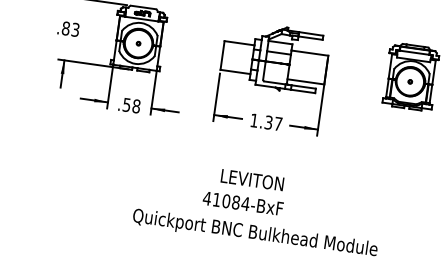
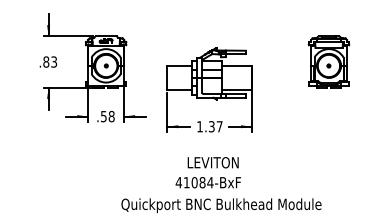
part: (272, 76) -> (209, 89), moved

